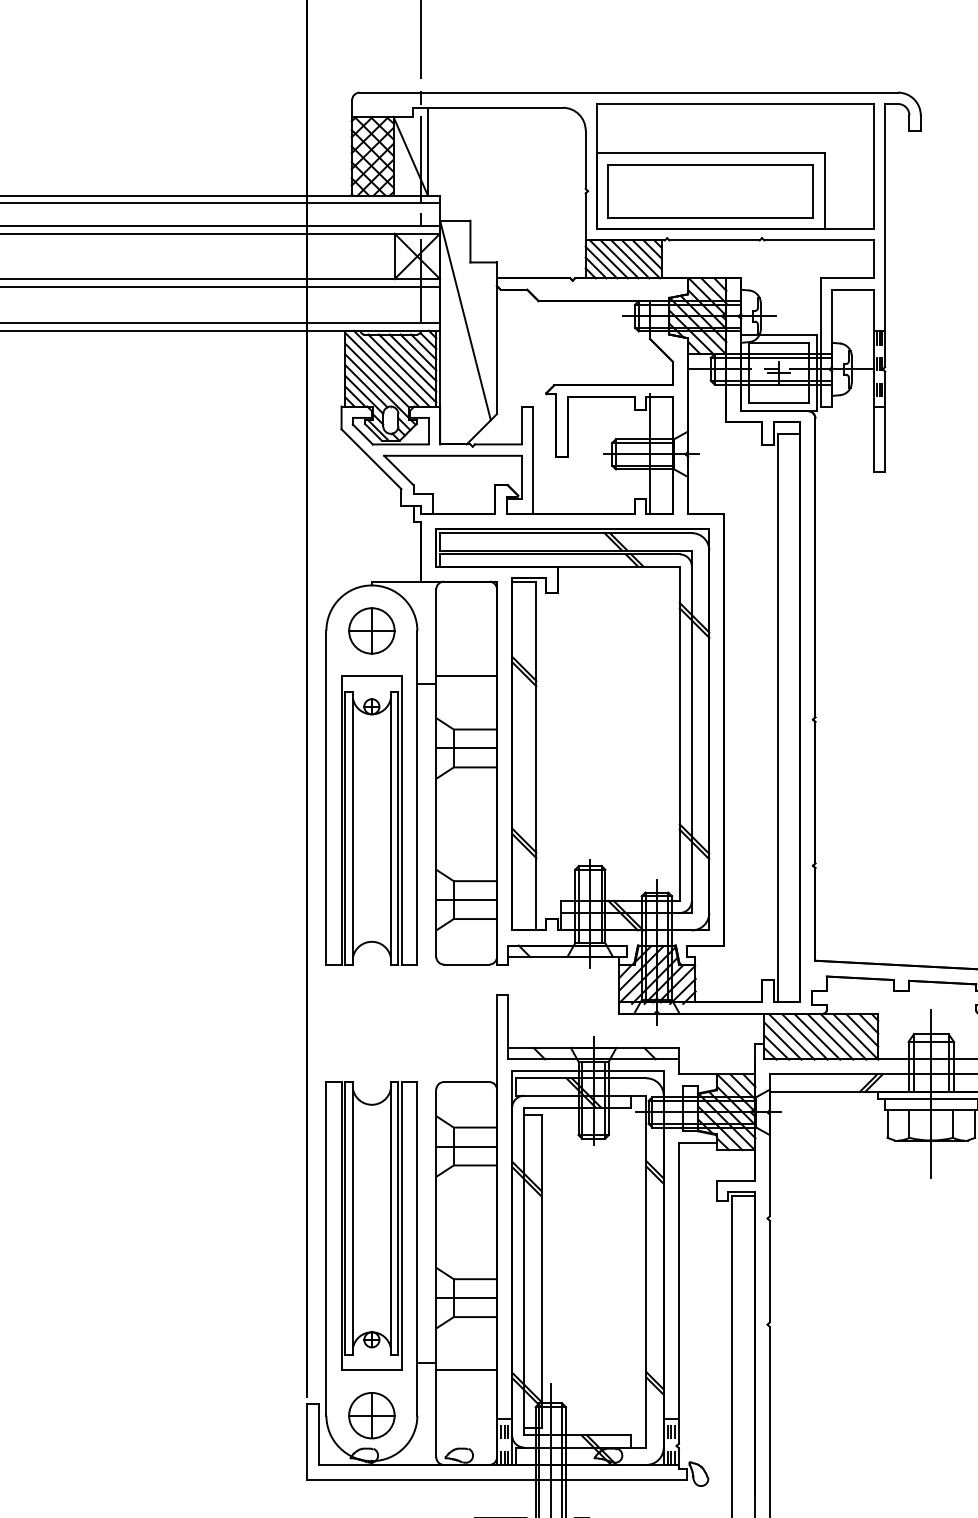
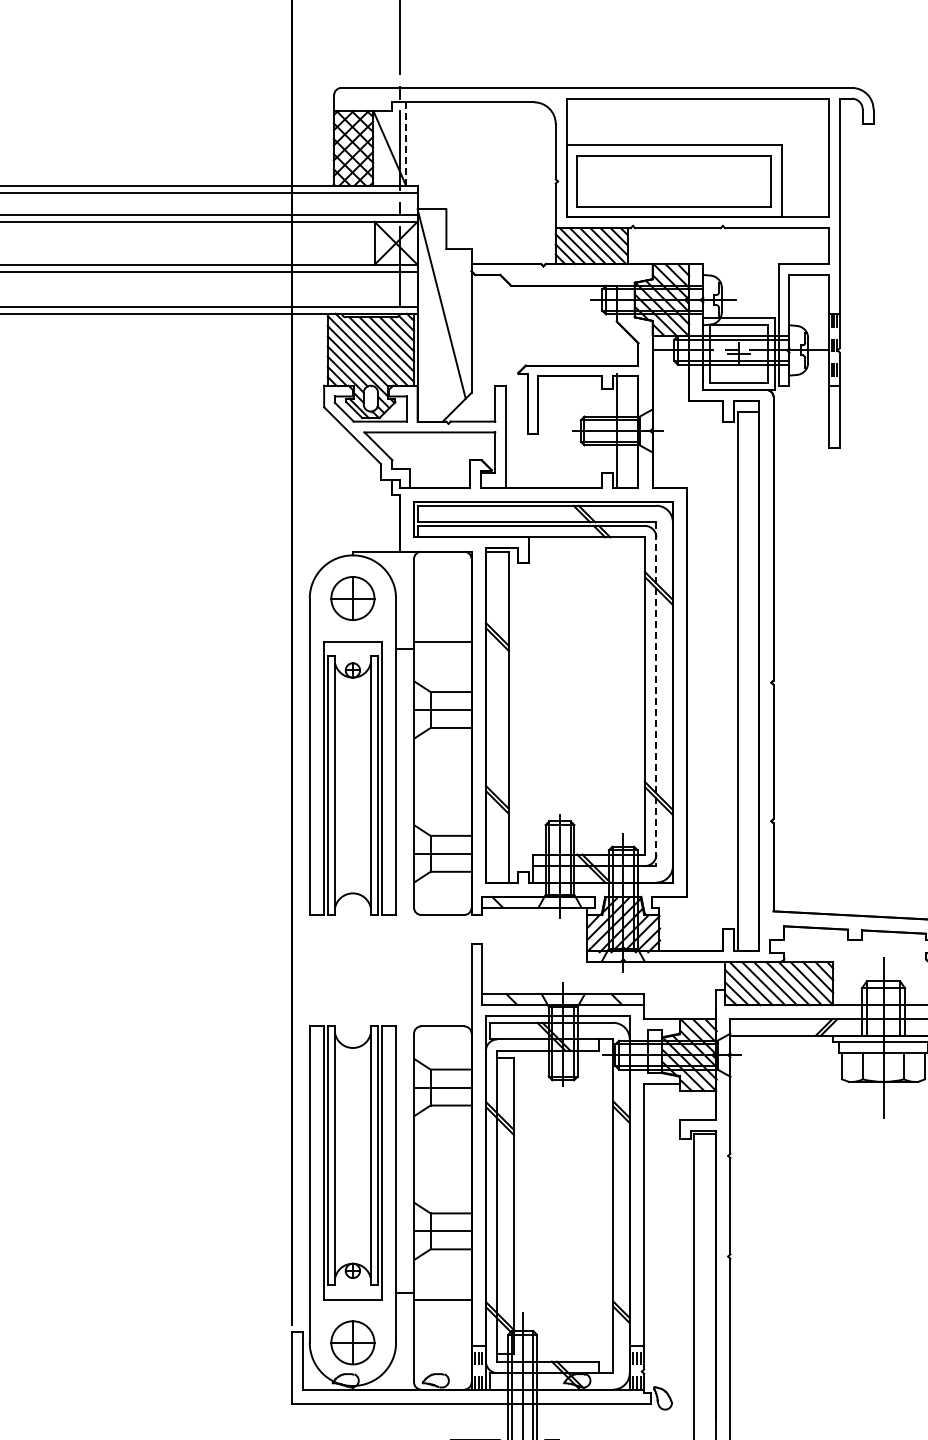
line: (428, 152) -> (406, 144), solid -> dashed
line: (691, 732) -> (656, 694), solid -> dashed

